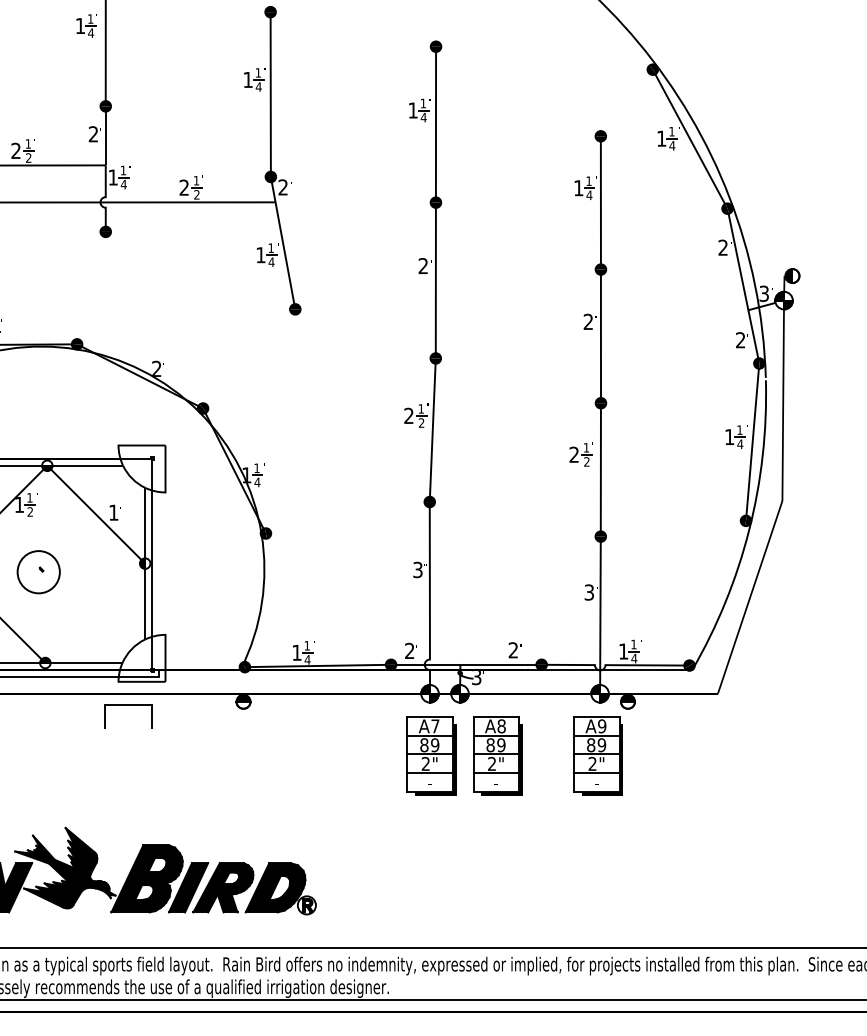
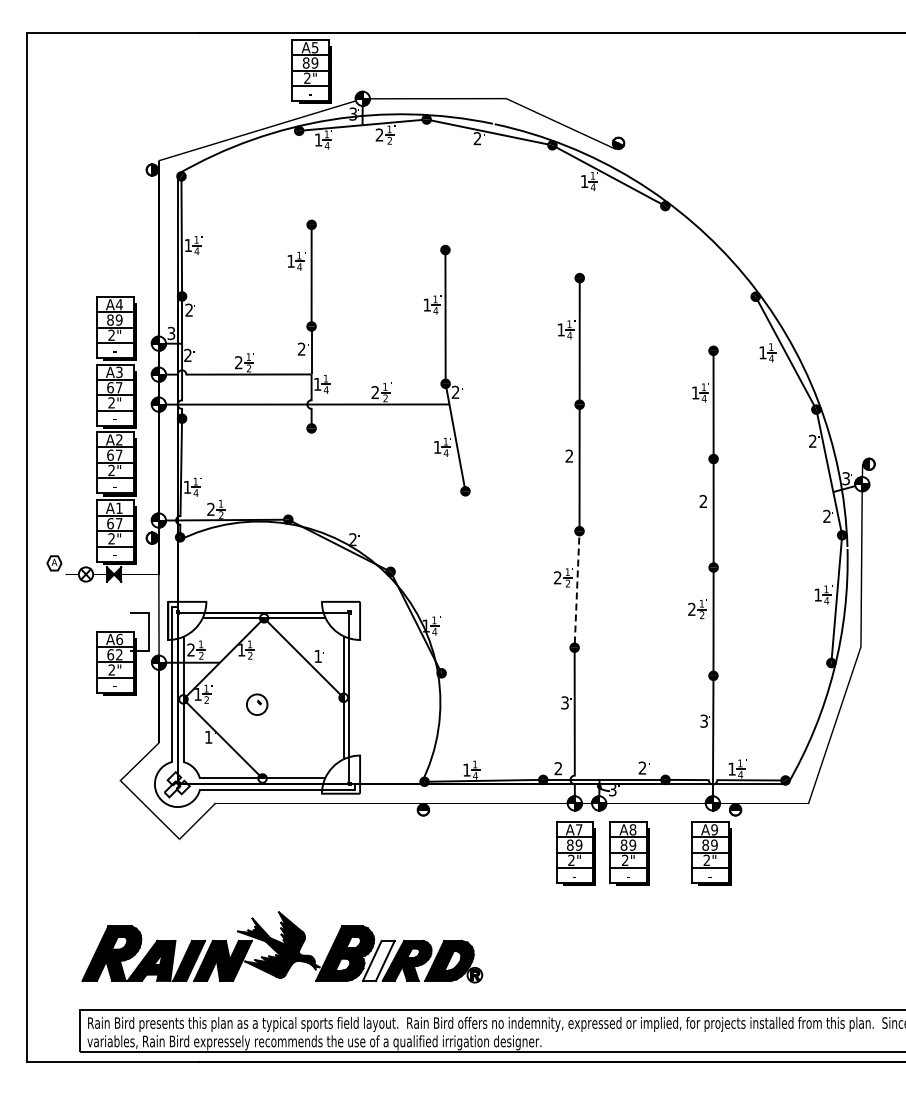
line: (433, 429) -> (577, 588), solid -> dashed
circle: (39, 571) -> (257, 704), size x0.6
line: (127, 706) -> (329, 813), removed
fill: (188, 887) -> (378, 960), removed

